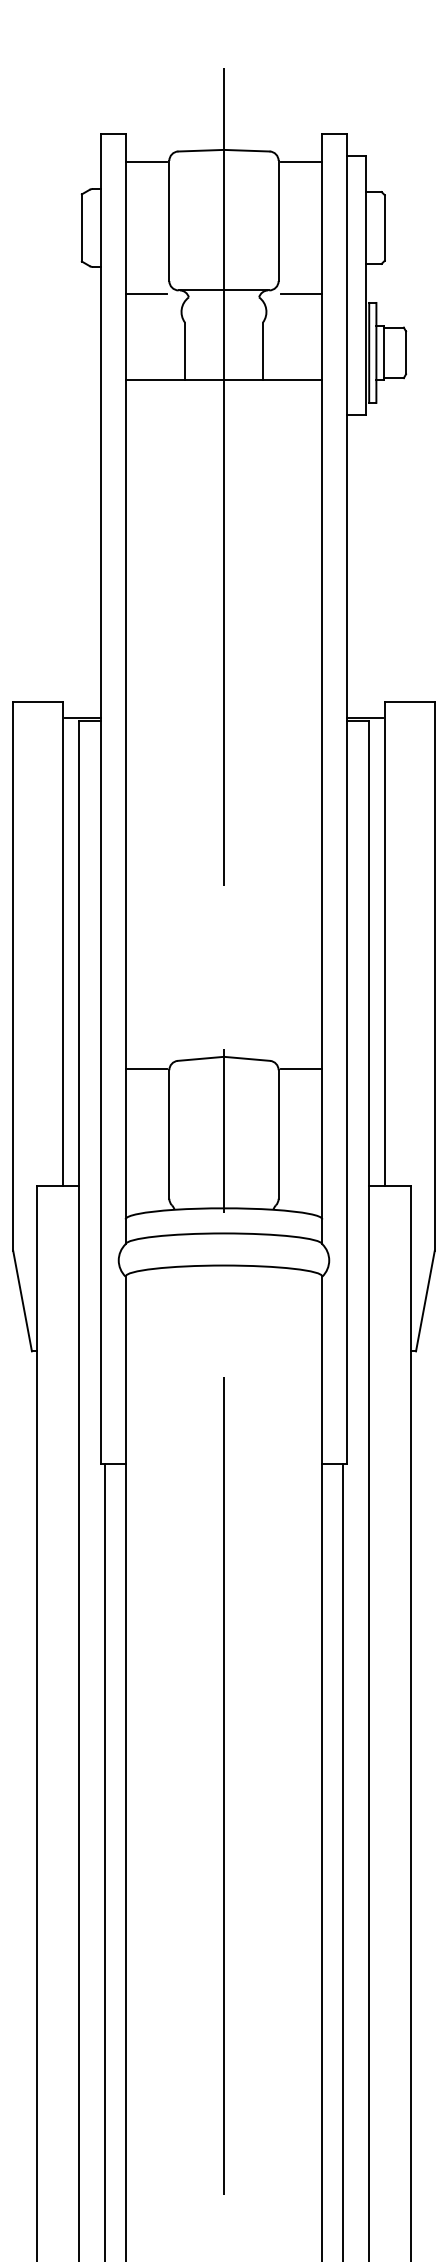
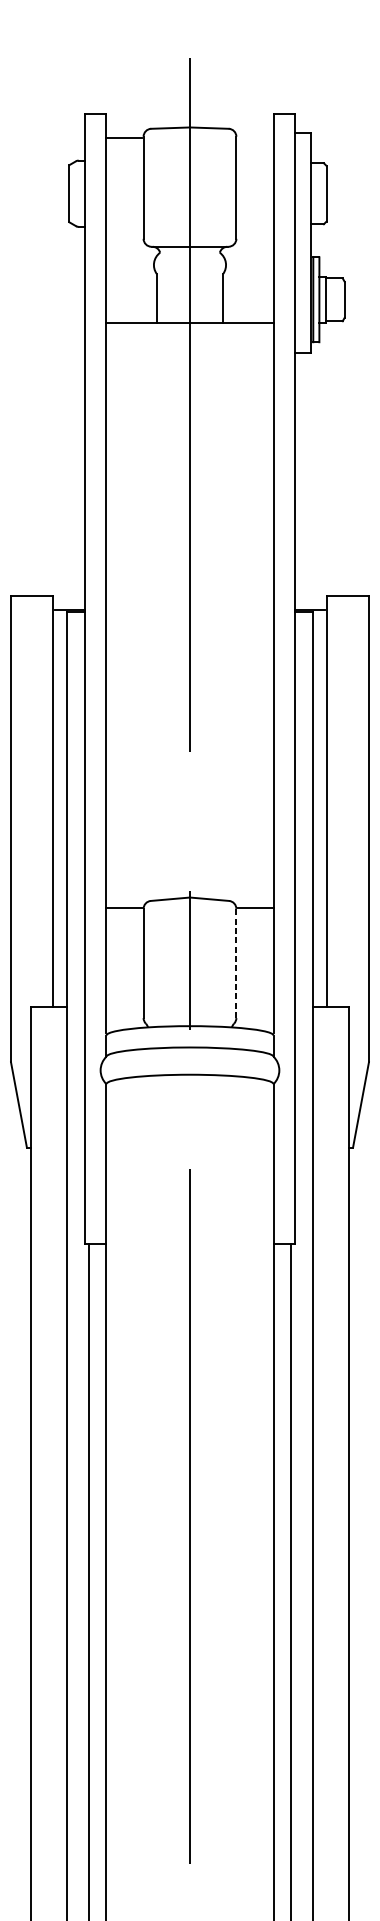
line: (301, 162) -> (255, 138), removed
line: (146, 293) -> (124, 249), removed
line: (301, 293) -> (255, 249), removed
line: (278, 1134) -> (236, 963), solid -> dashed

